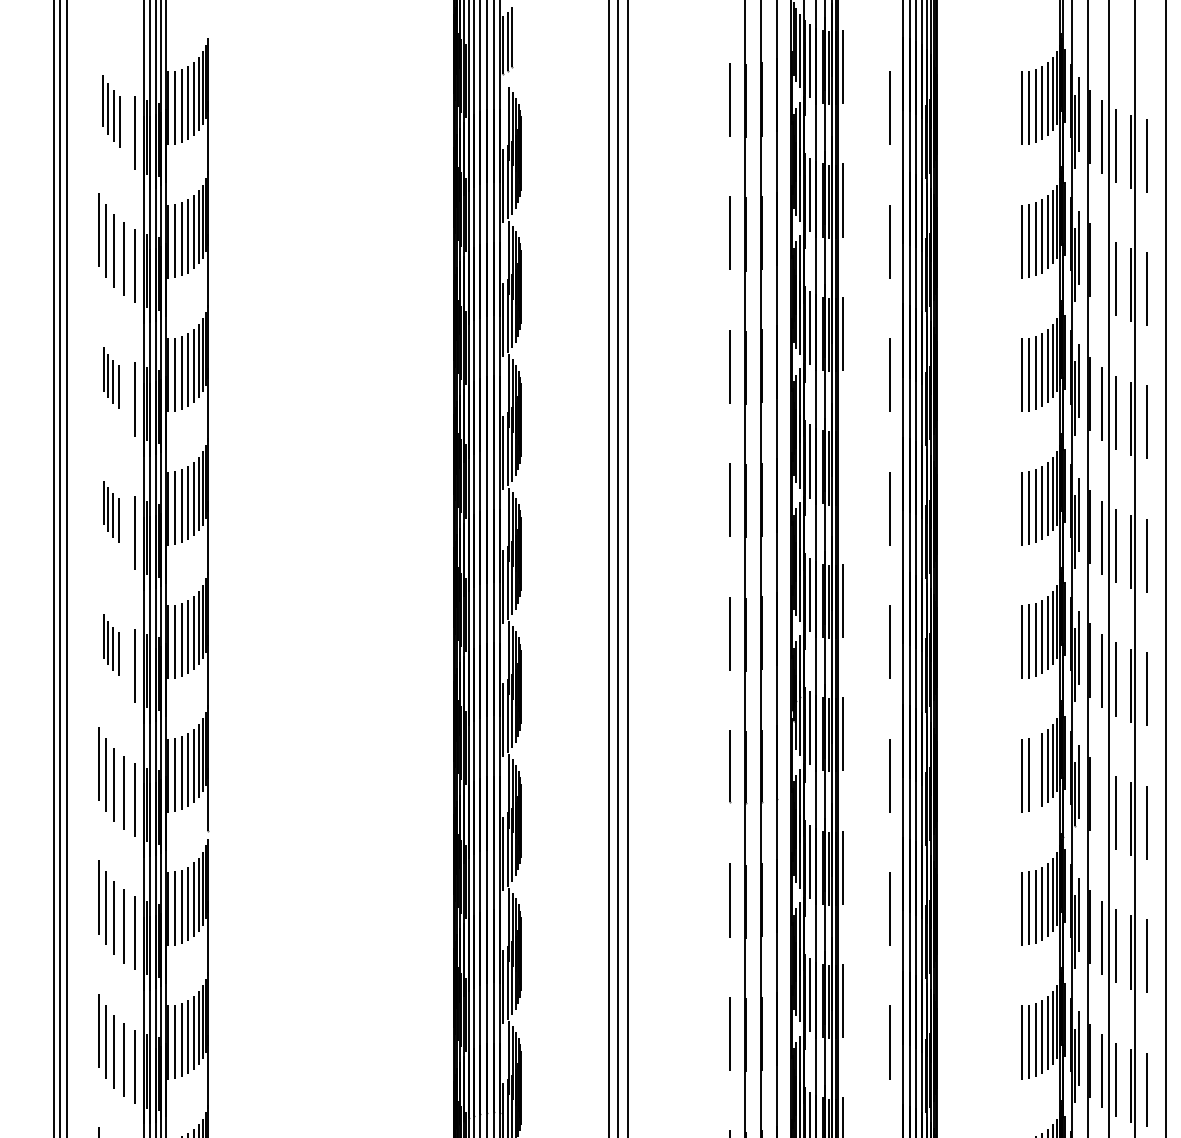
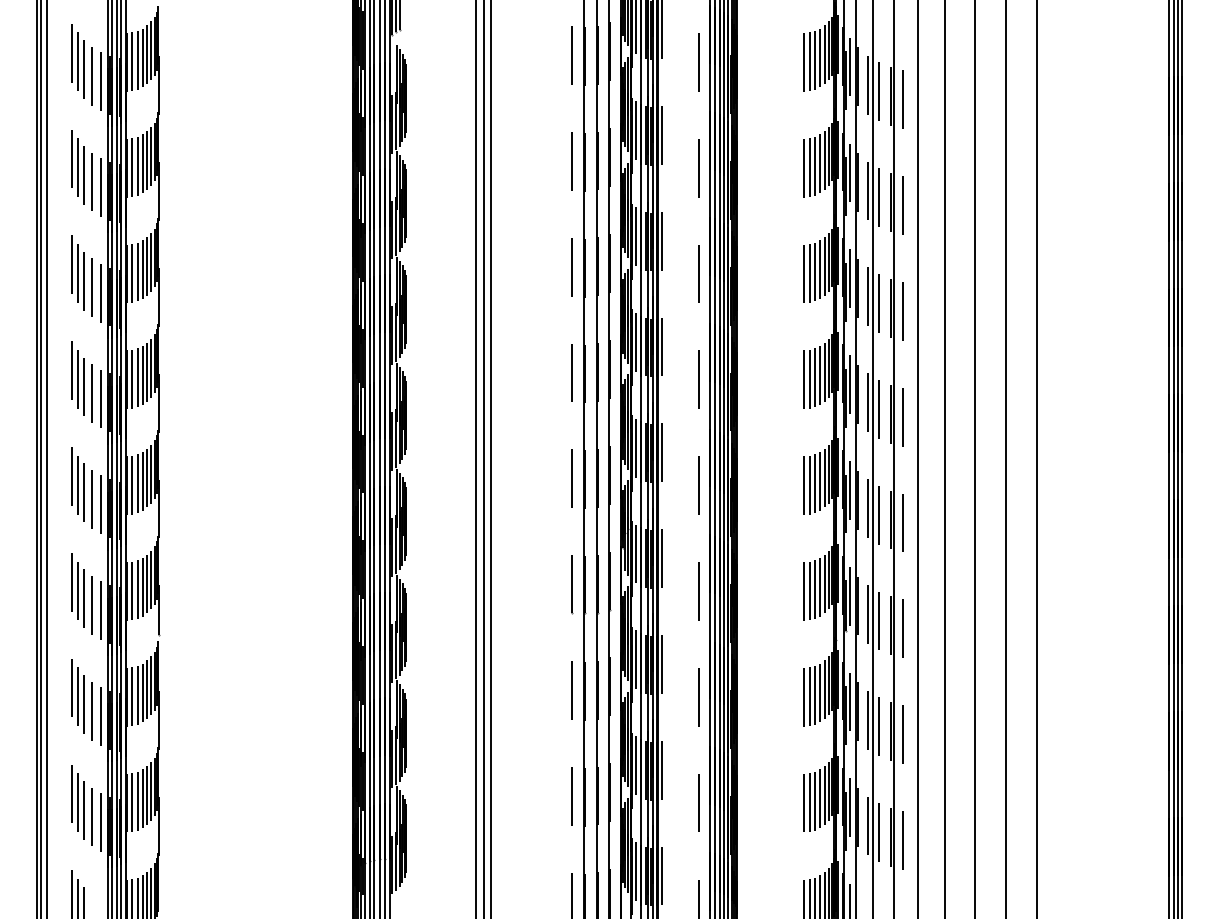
part: (110, 111) -> (81, 64), size x1.43
line: (1102, 270) -> (867, 190), added
part: (110, 377) -> (81, 275), size x1.67
line: (843, 466) -> (662, 346), added
part: (110, 510) -> (81, 381), size x1.67
part: (110, 644) -> (81, 487), size x1.67
line: (1036, 773) -> (815, 589), added
line: (1102, 803) -> (867, 613), added

